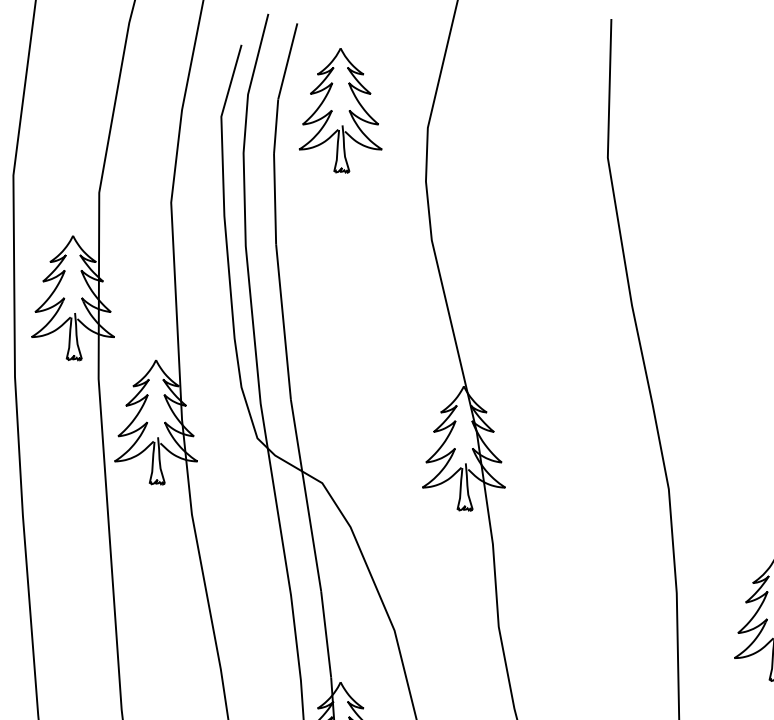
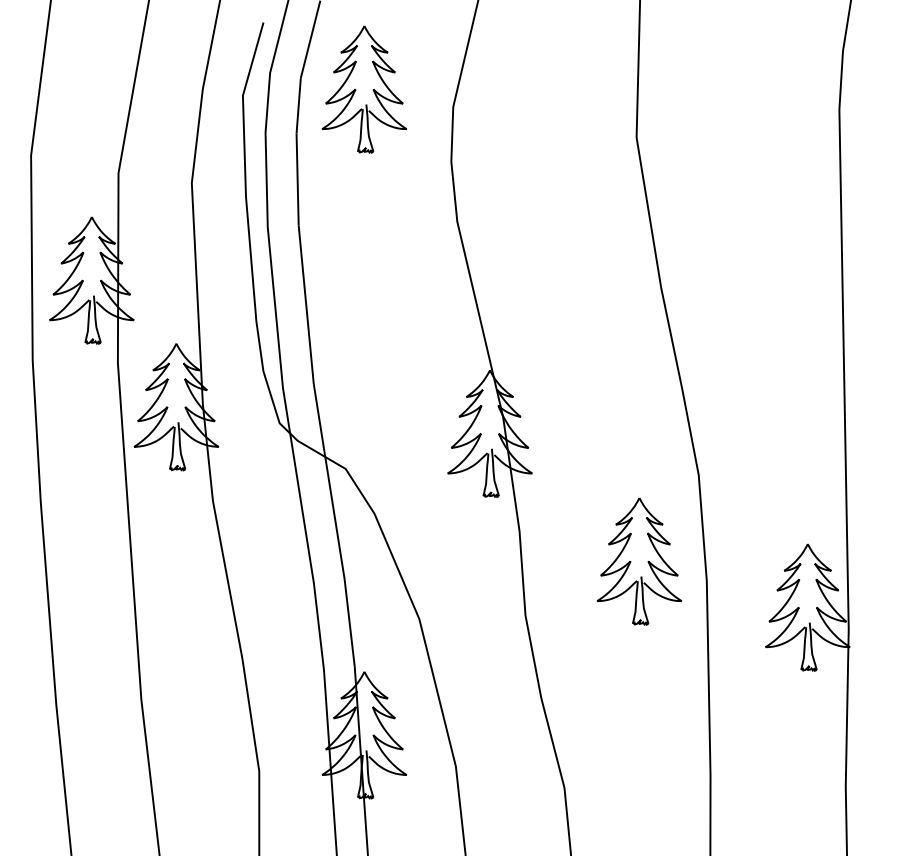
part: (610, 573) -> (639, 561), added

